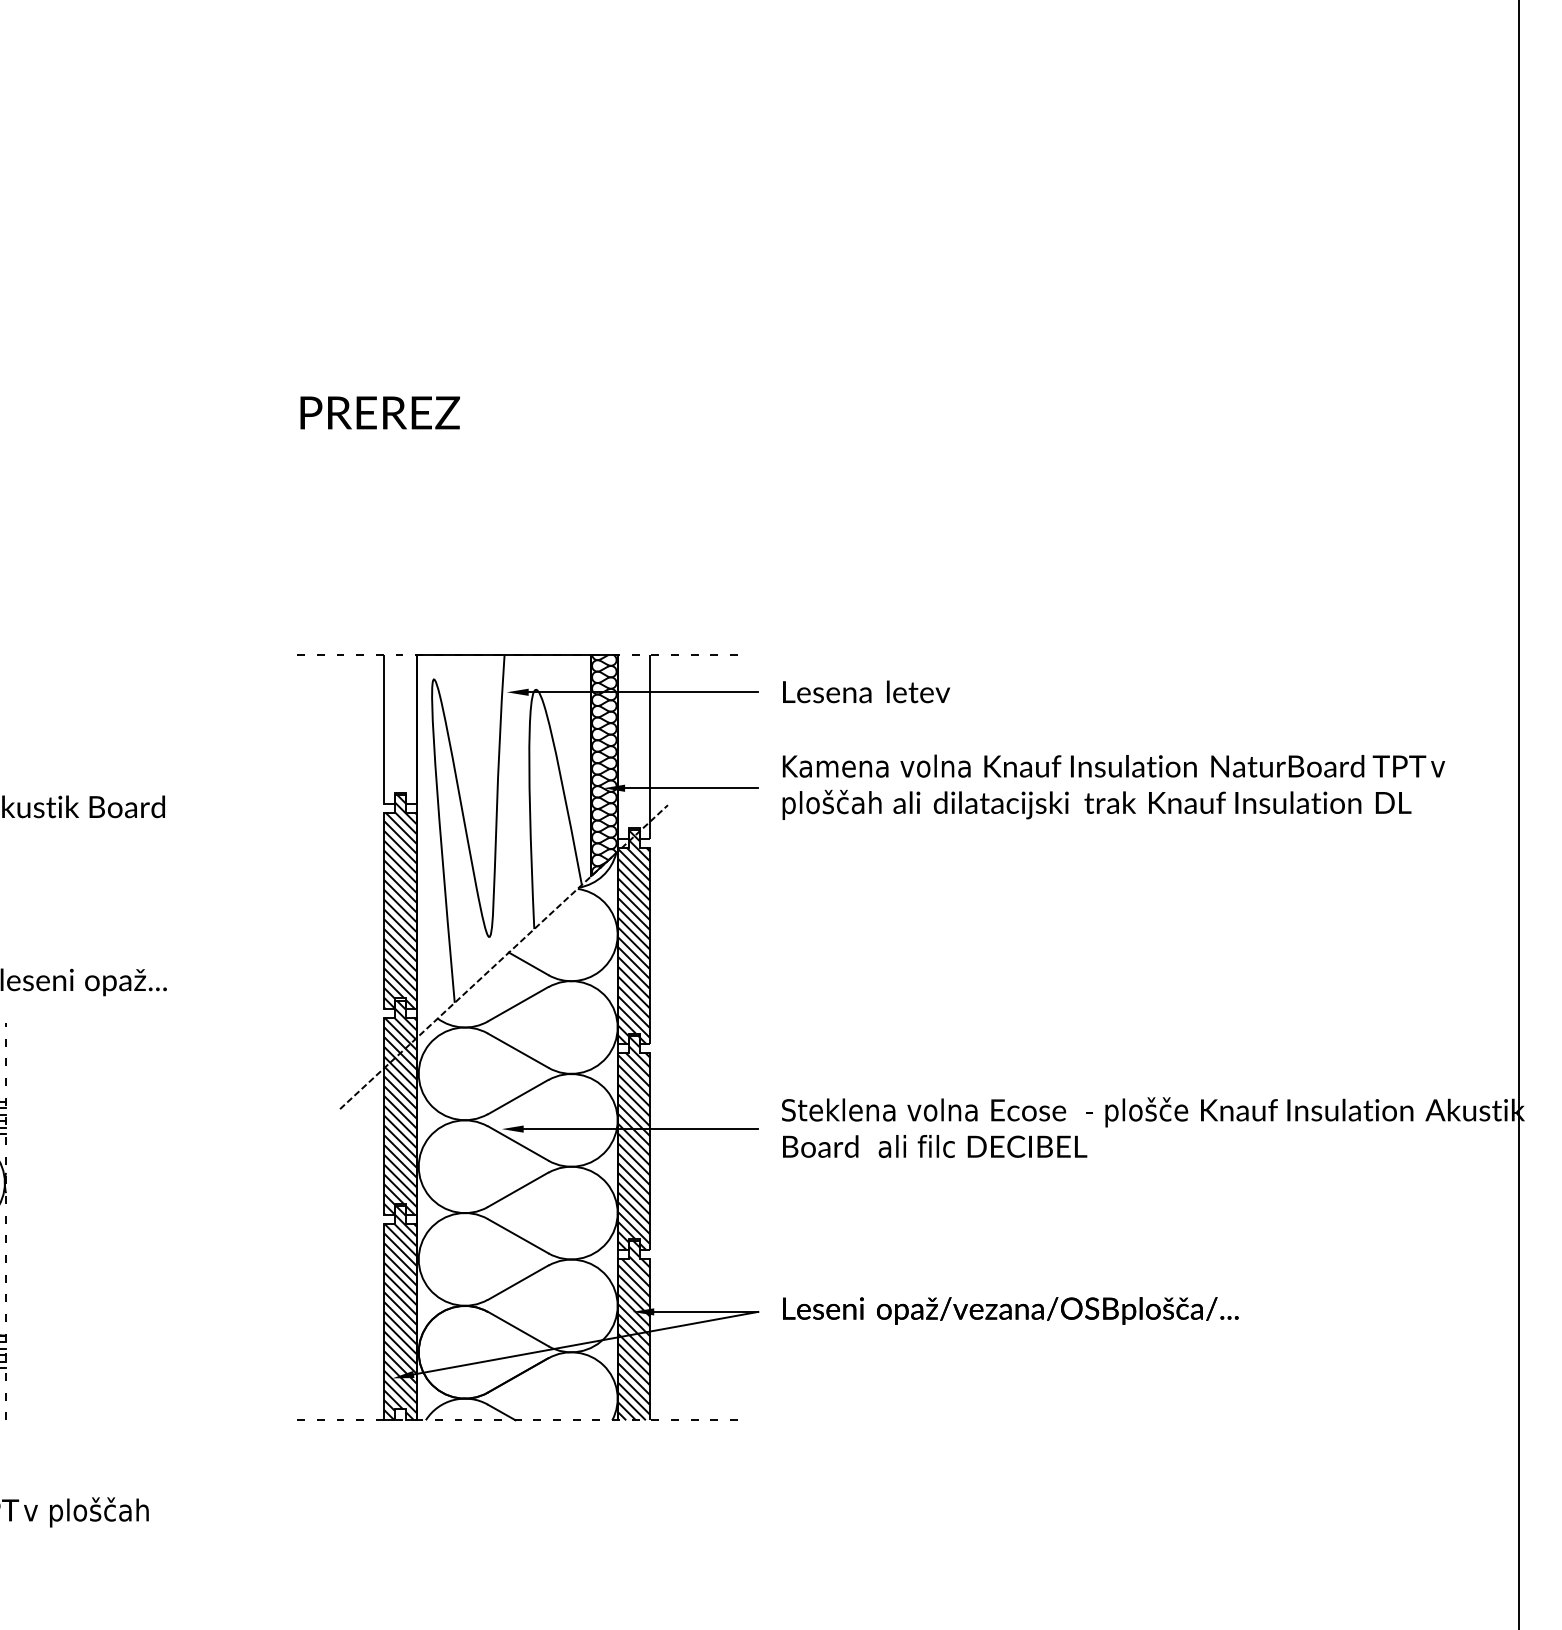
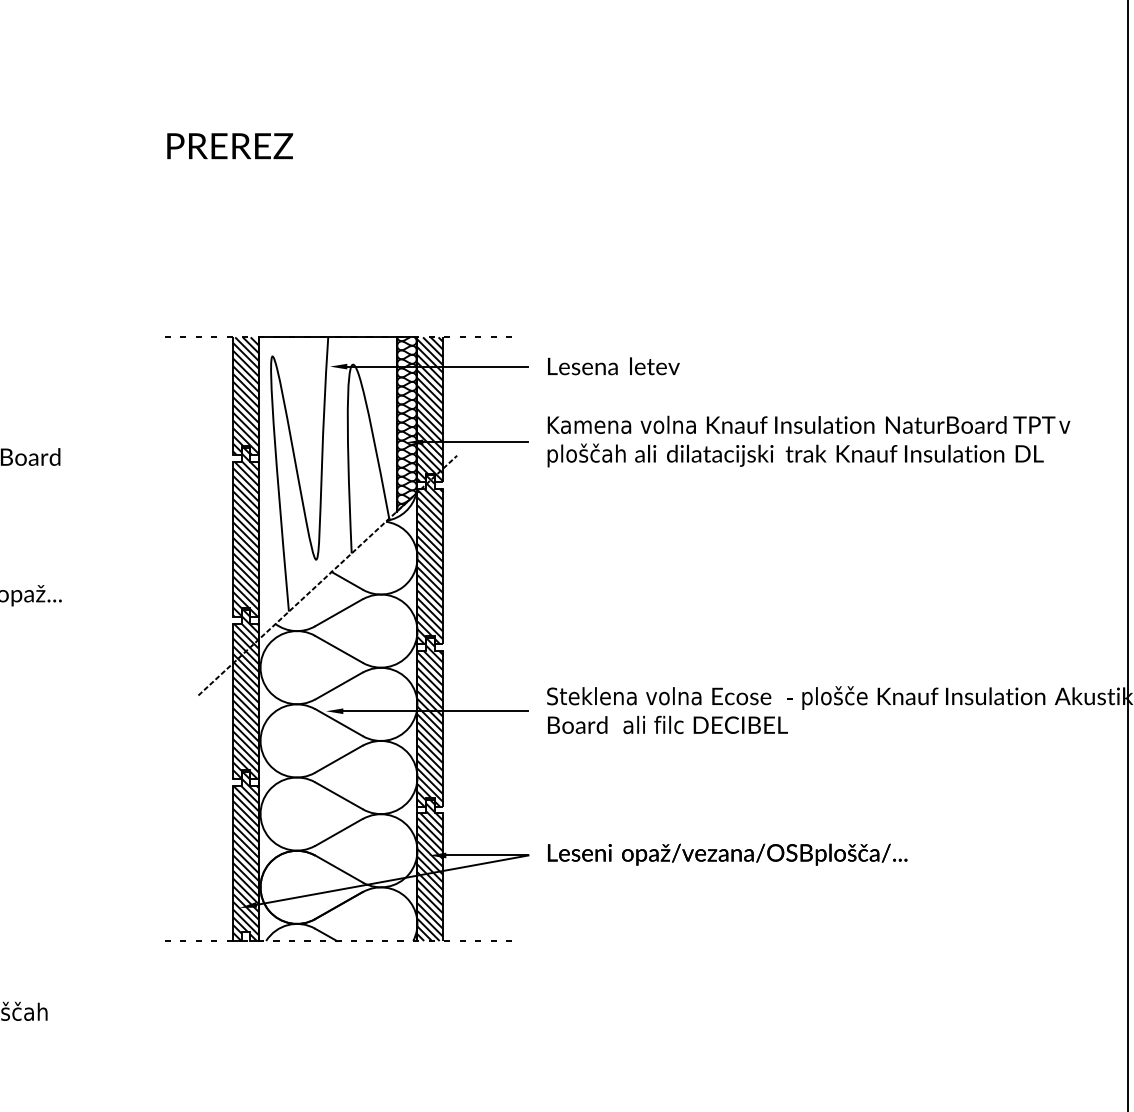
hatch: (399, 729) -> (245, 395), added
hatch: (633, 746) -> (429, 409), added

